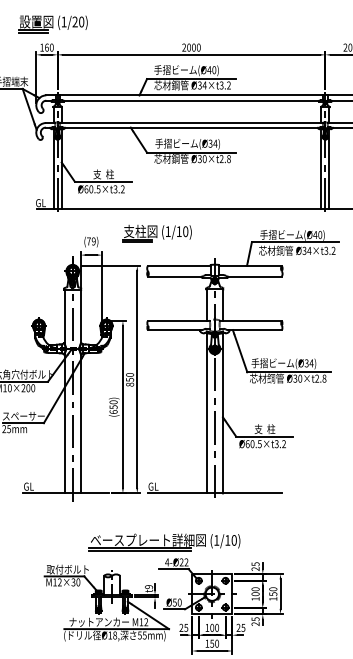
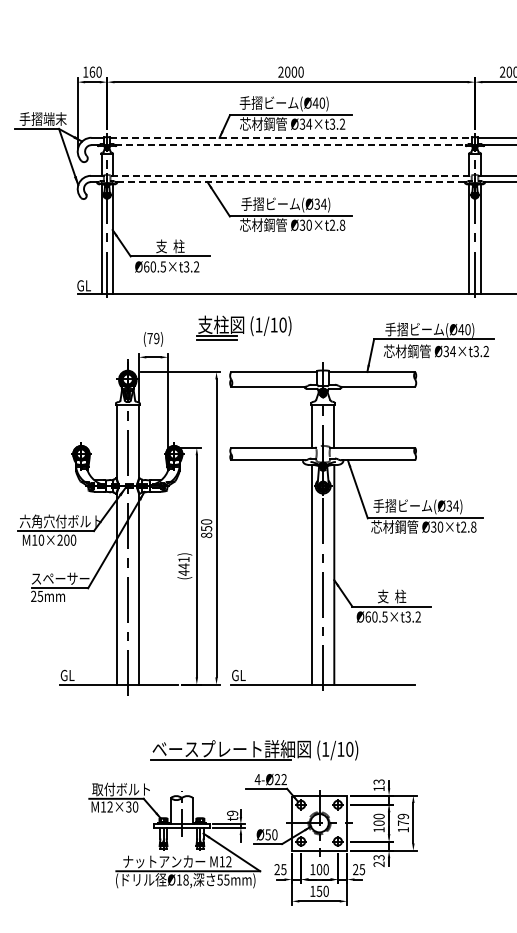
part: (52, 24) -> (100, 40), removed
line: (191, 95) -> (291, 137), solid -> dashed
line: (191, 100) -> (291, 145), solid -> dashed
line: (191, 122) -> (291, 175), solid -> dashed
line: (191, 127) -> (291, 182), solid -> dashed
text: (113, 406) -> (183, 565), (650) -> (441)
line: (140, 551) -> (220, 764), removed
text: (255, 566) -> (378, 785), 25 -> 13
text: (273, 591) -> (403, 819), 150 -> 179
text: (255, 619) -> (378, 857), 25 -> 23

